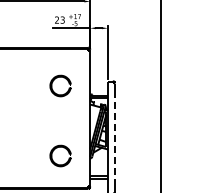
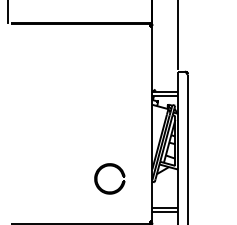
part: (57, 78) -> (105, 67), removed
line: (114, 138) -> (187, 153), dashed -> solid

